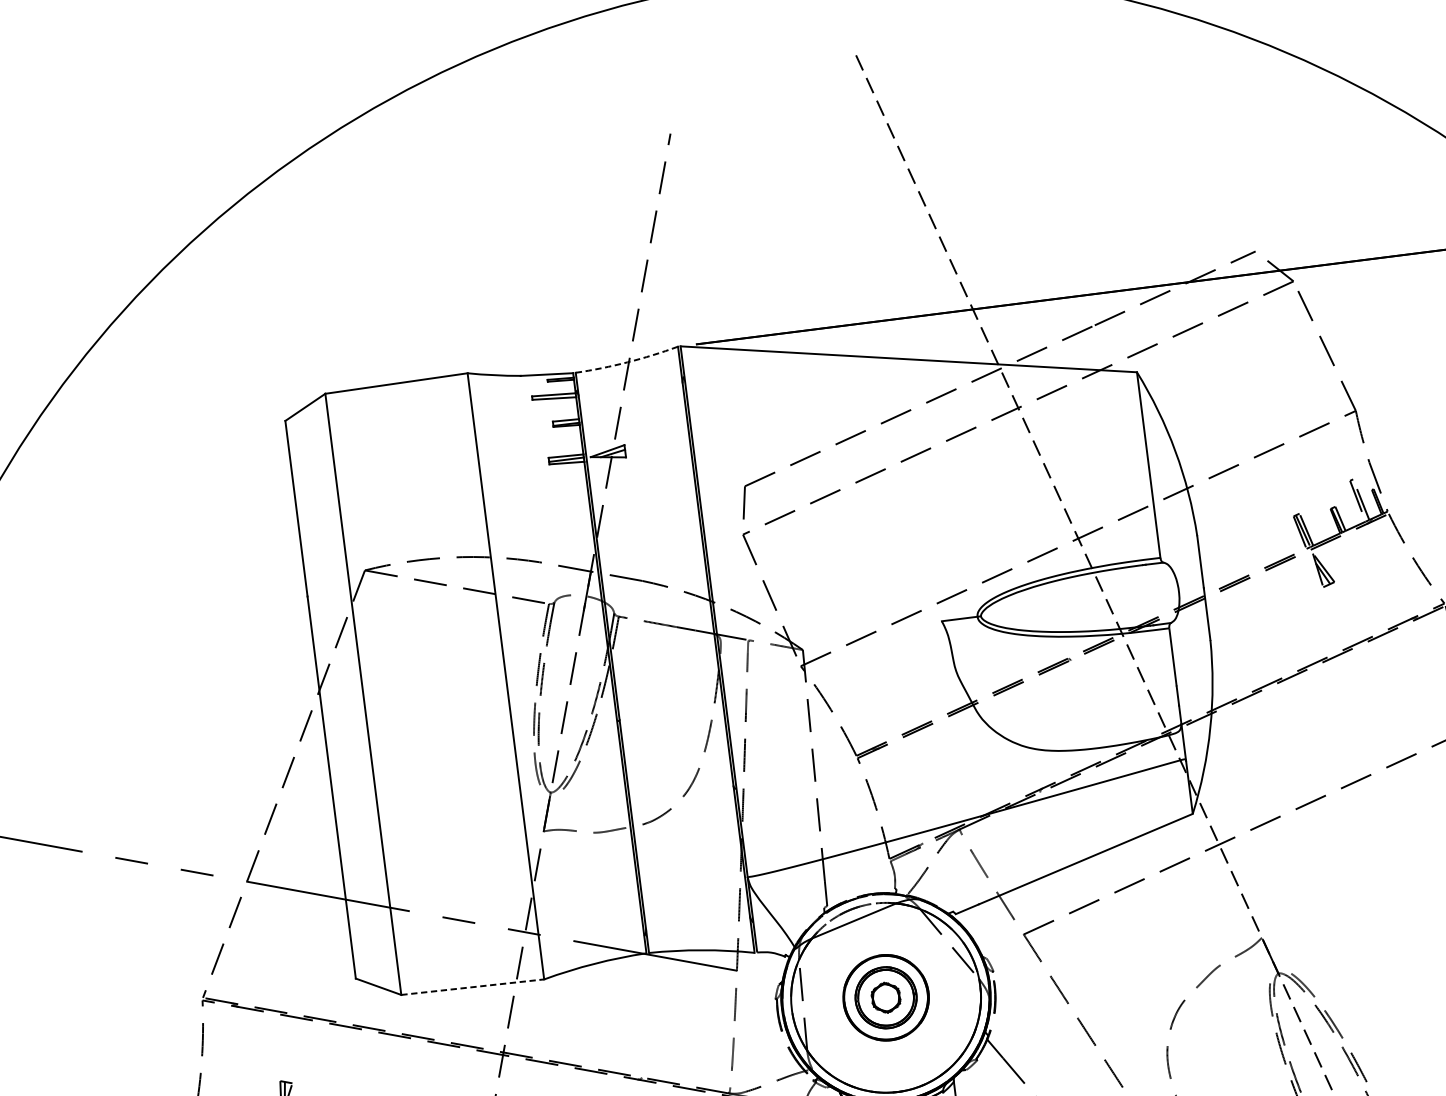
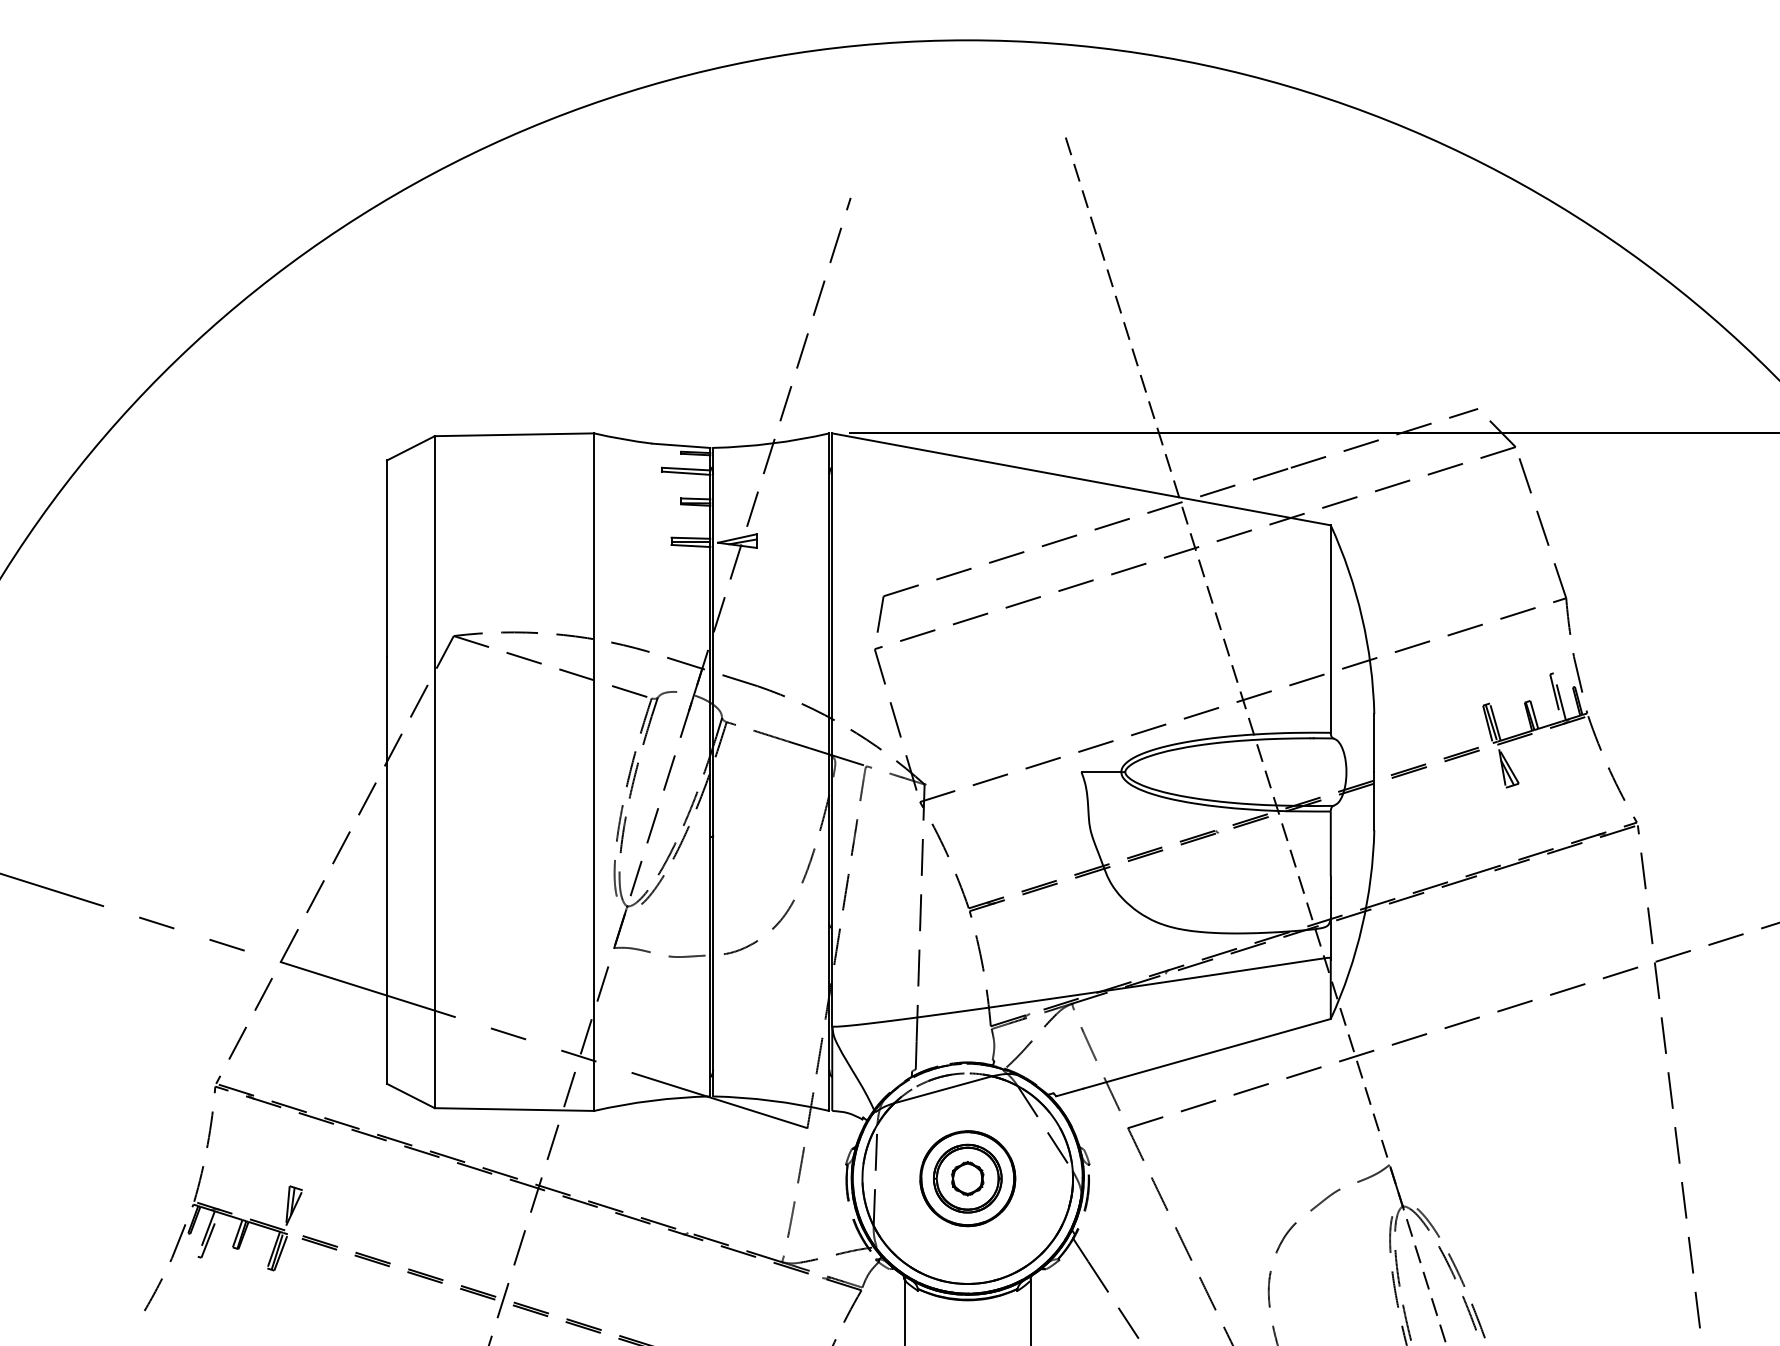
arc: (627, 362) -> (771, 443), dashed -> solid
line: (472, 987) -> (514, 1109), dashed -> solid

